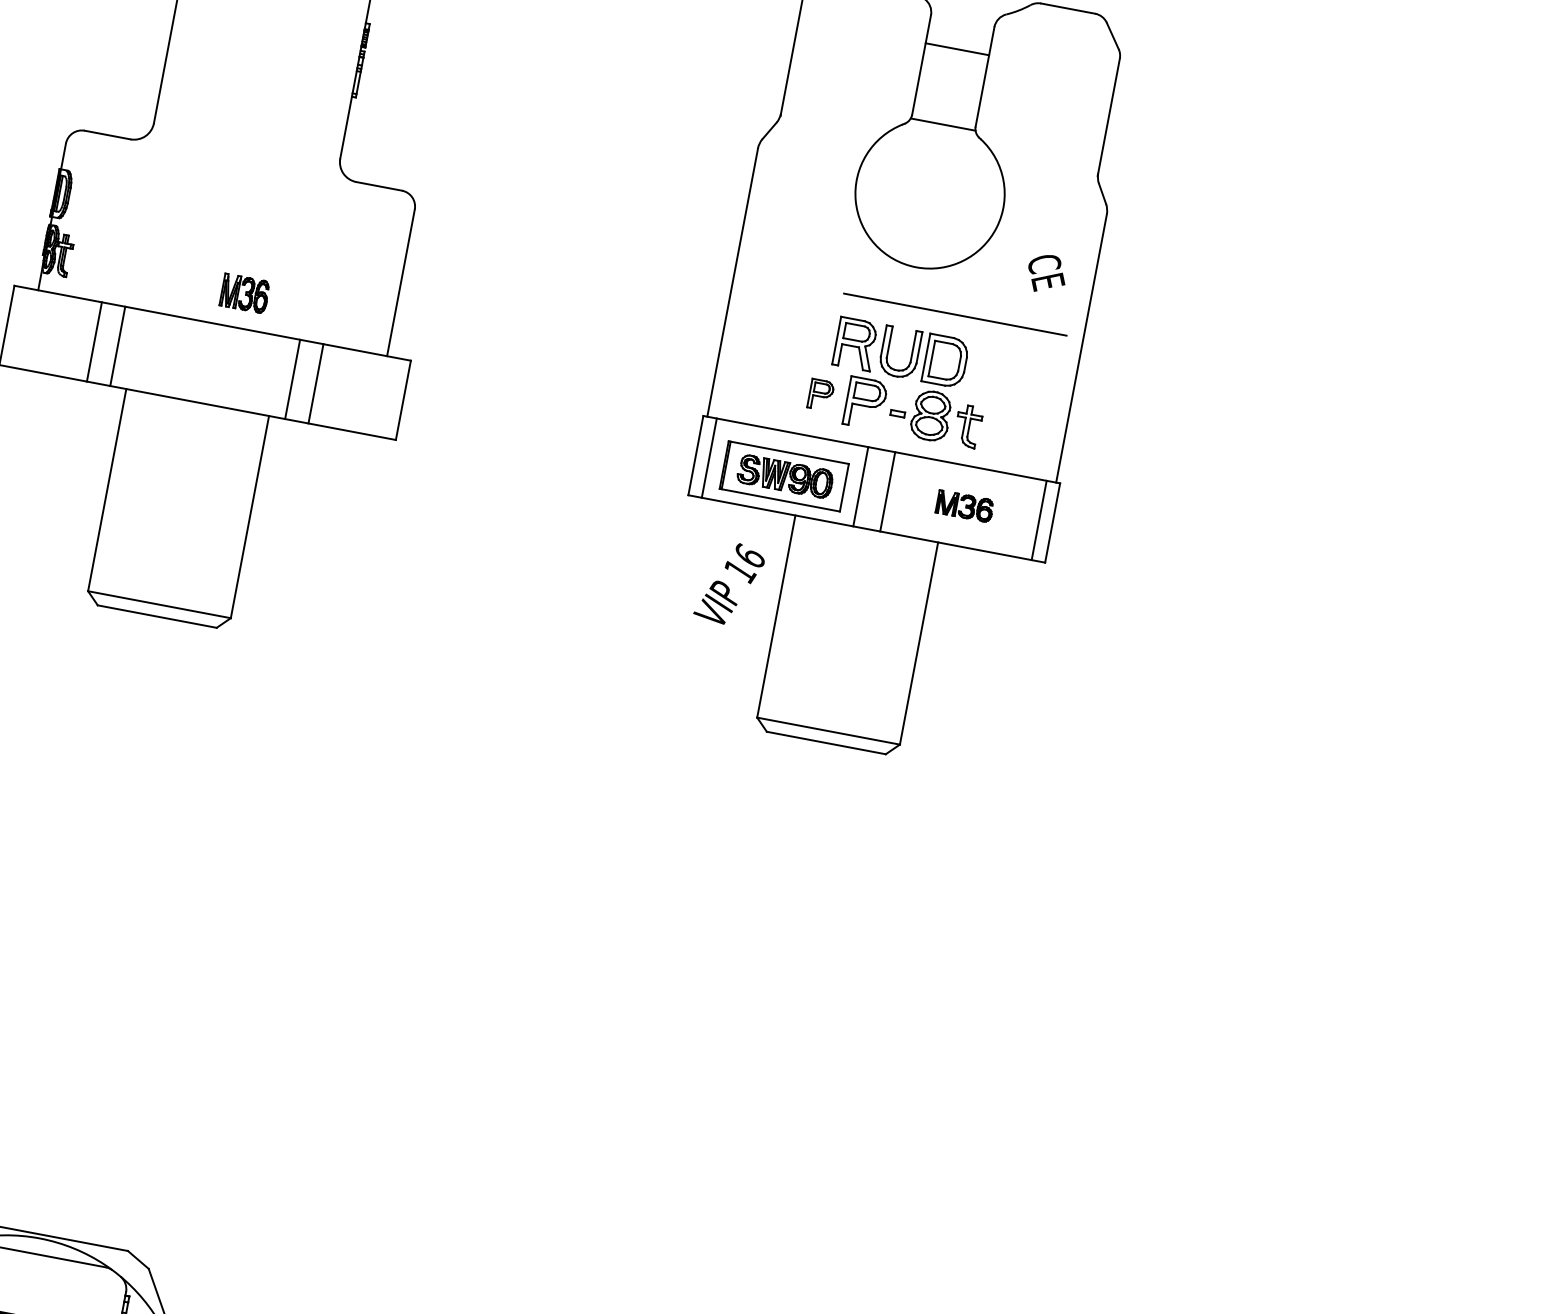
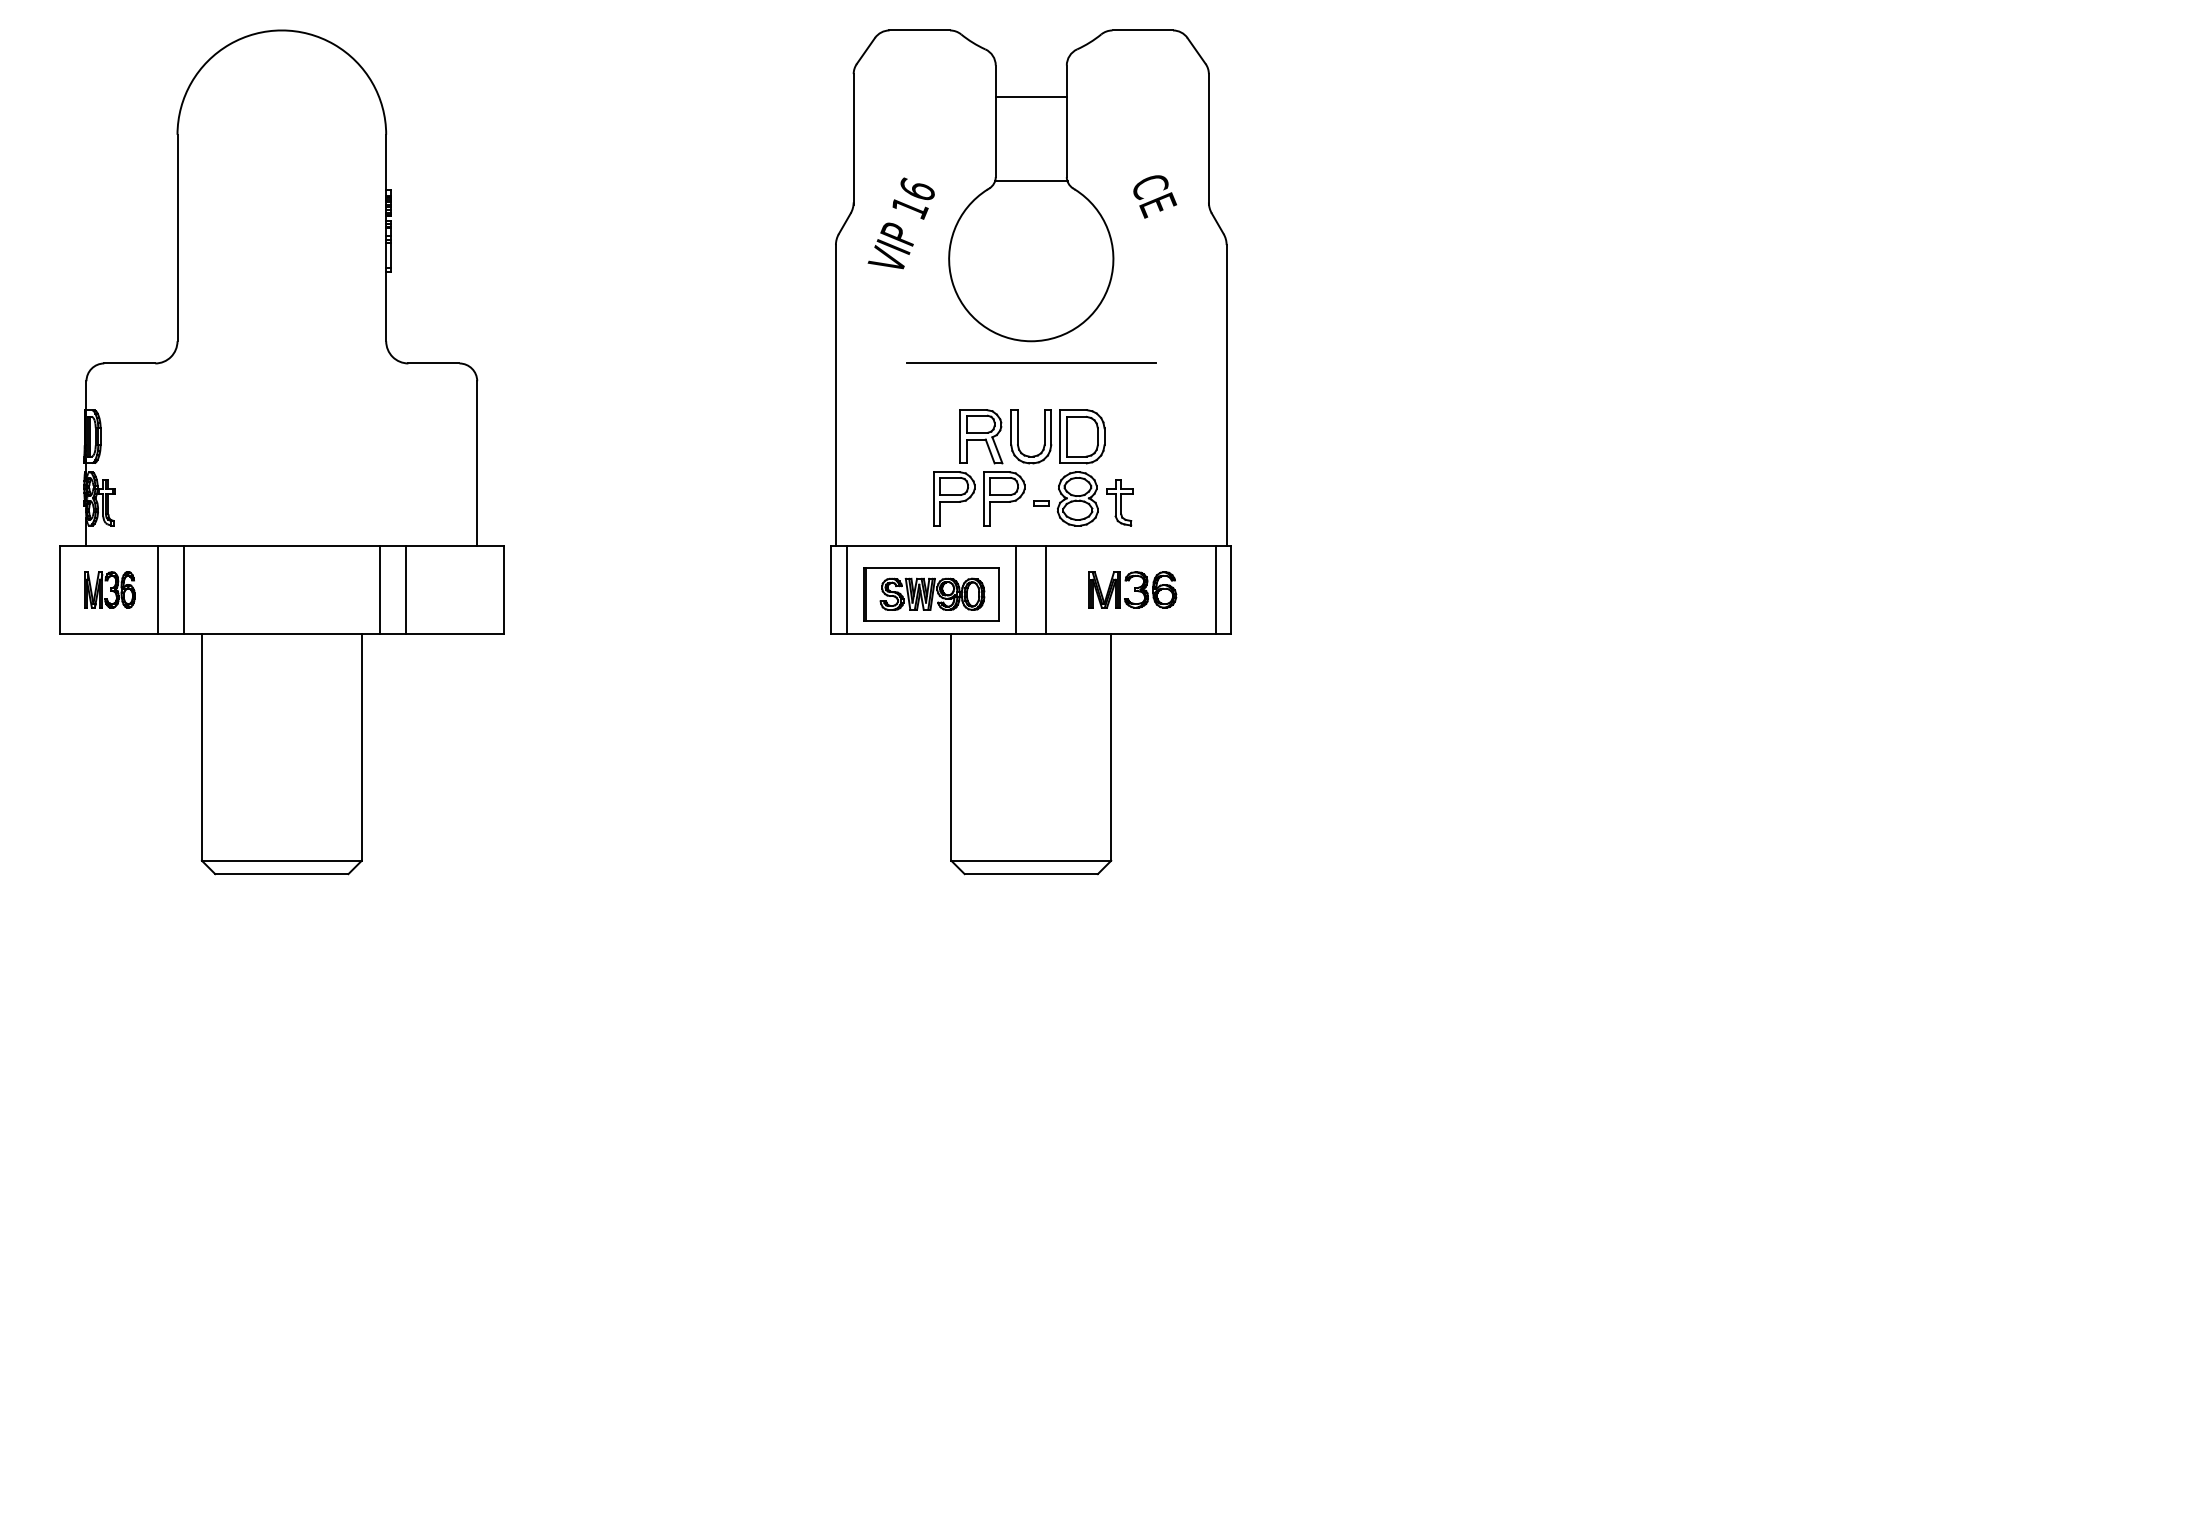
text: (1047, 273) -> (1155, 196), moved
part: (244, 293) -> (109, 589), moved
line: (955, 313) -> (1031, 362), moved
part: (821, 394) -> (954, 498), size x1.67
part: (964, 506) -> (1132, 589), size x1.43
text: (729, 583) -> (900, 223), moved

